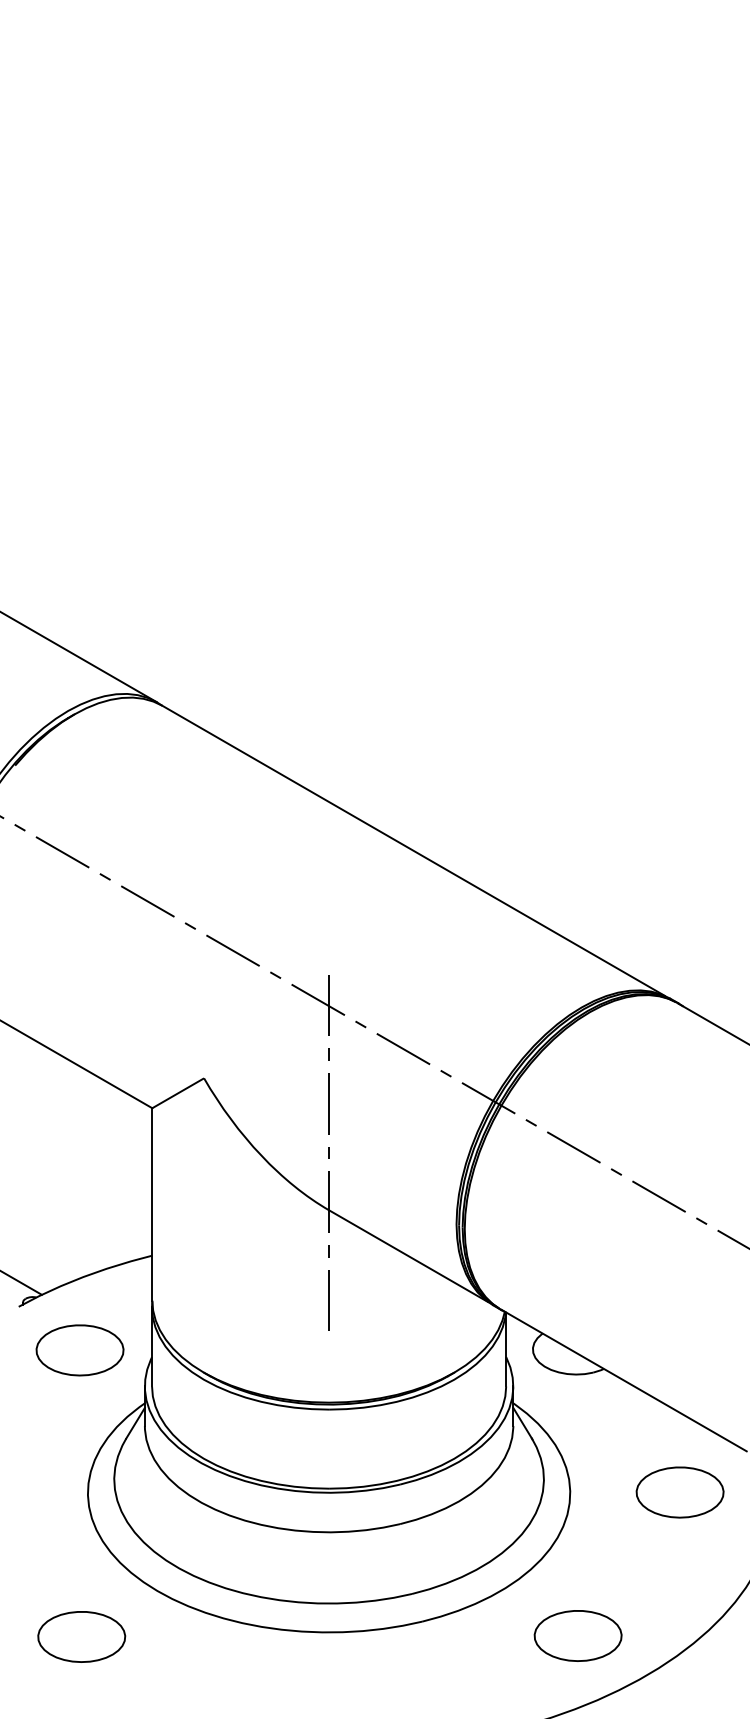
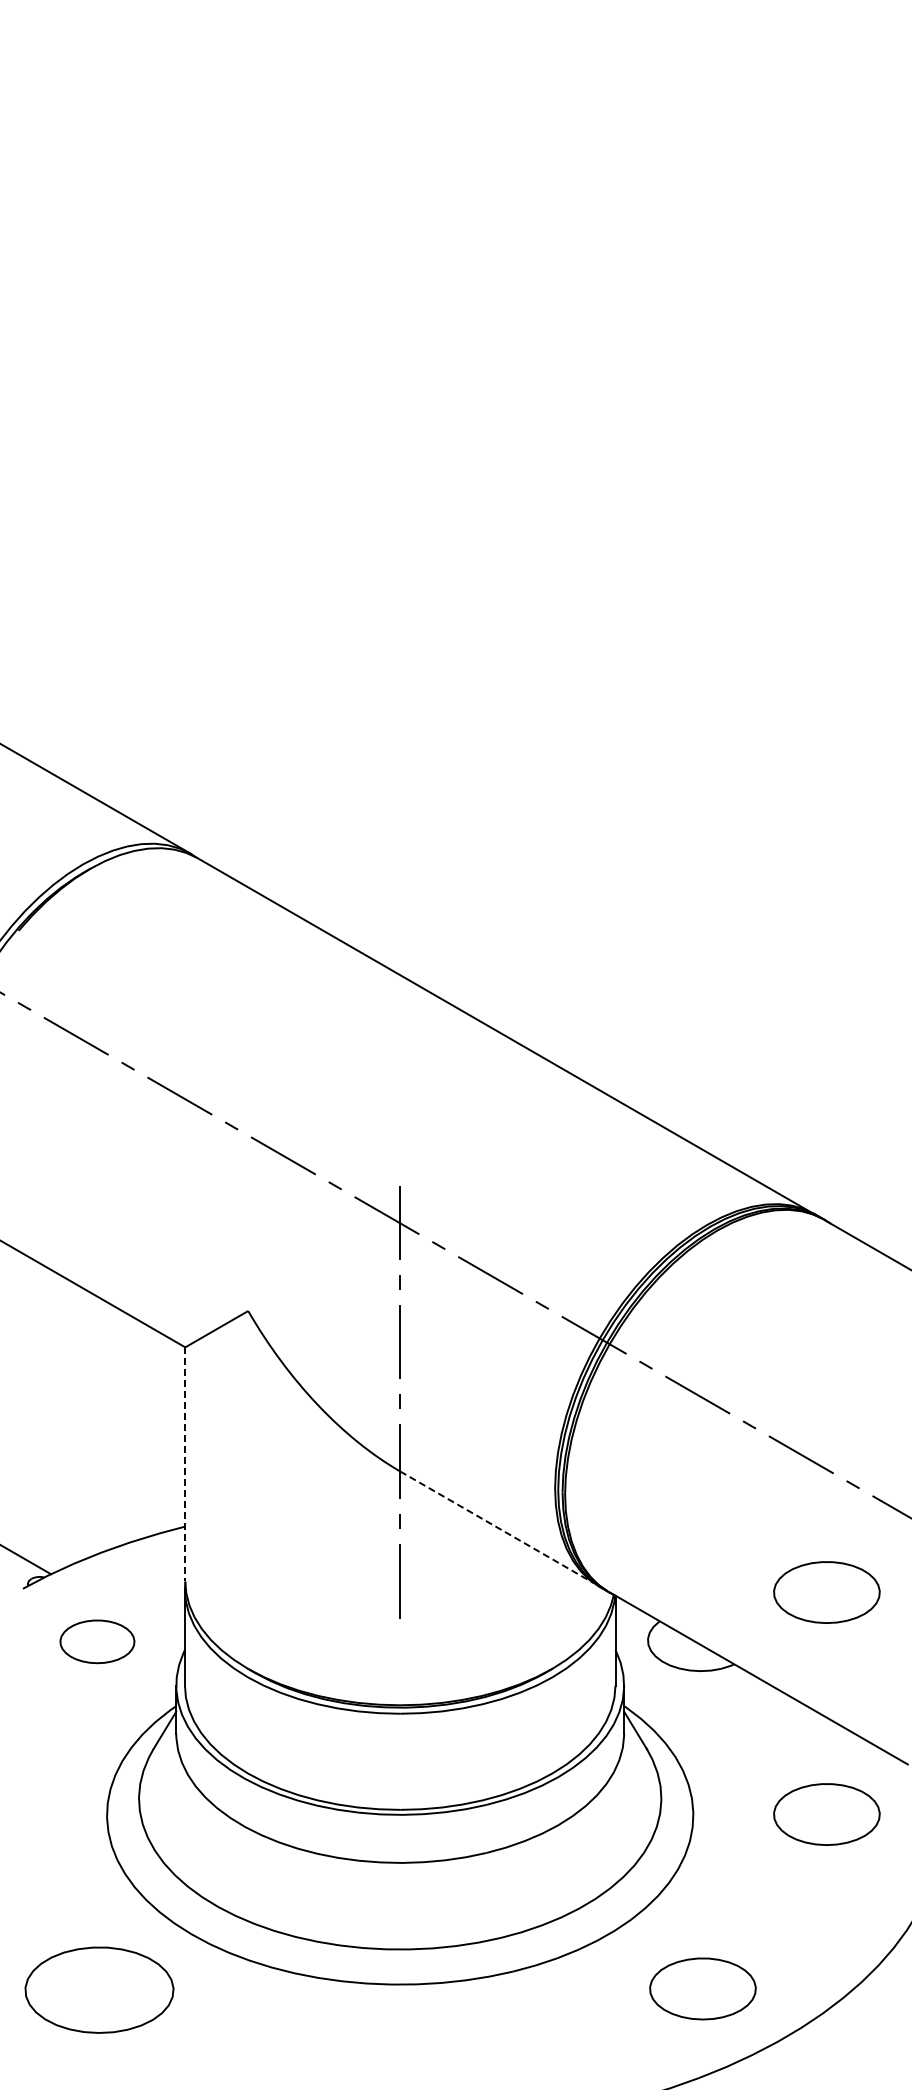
line: (152, 1204) -> (185, 1464), solid -> dashed
line: (408, 1256) -> (496, 1527), solid -> dashed
part: (679, 1309) -> (826, 1592), added
part: (80, 1350) -> (97, 1641), size x0.7
part: (81, 1636) -> (99, 1989), size x1.4

